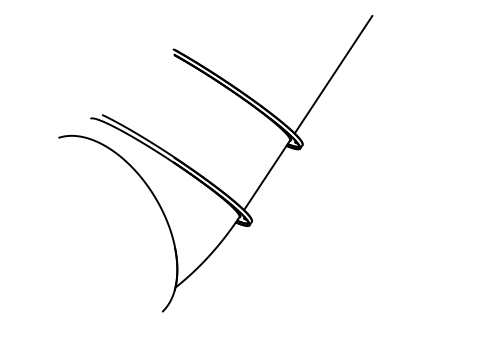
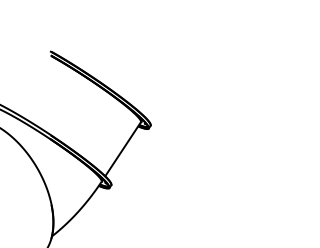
line: (333, 74) -> (174, 70), removed

